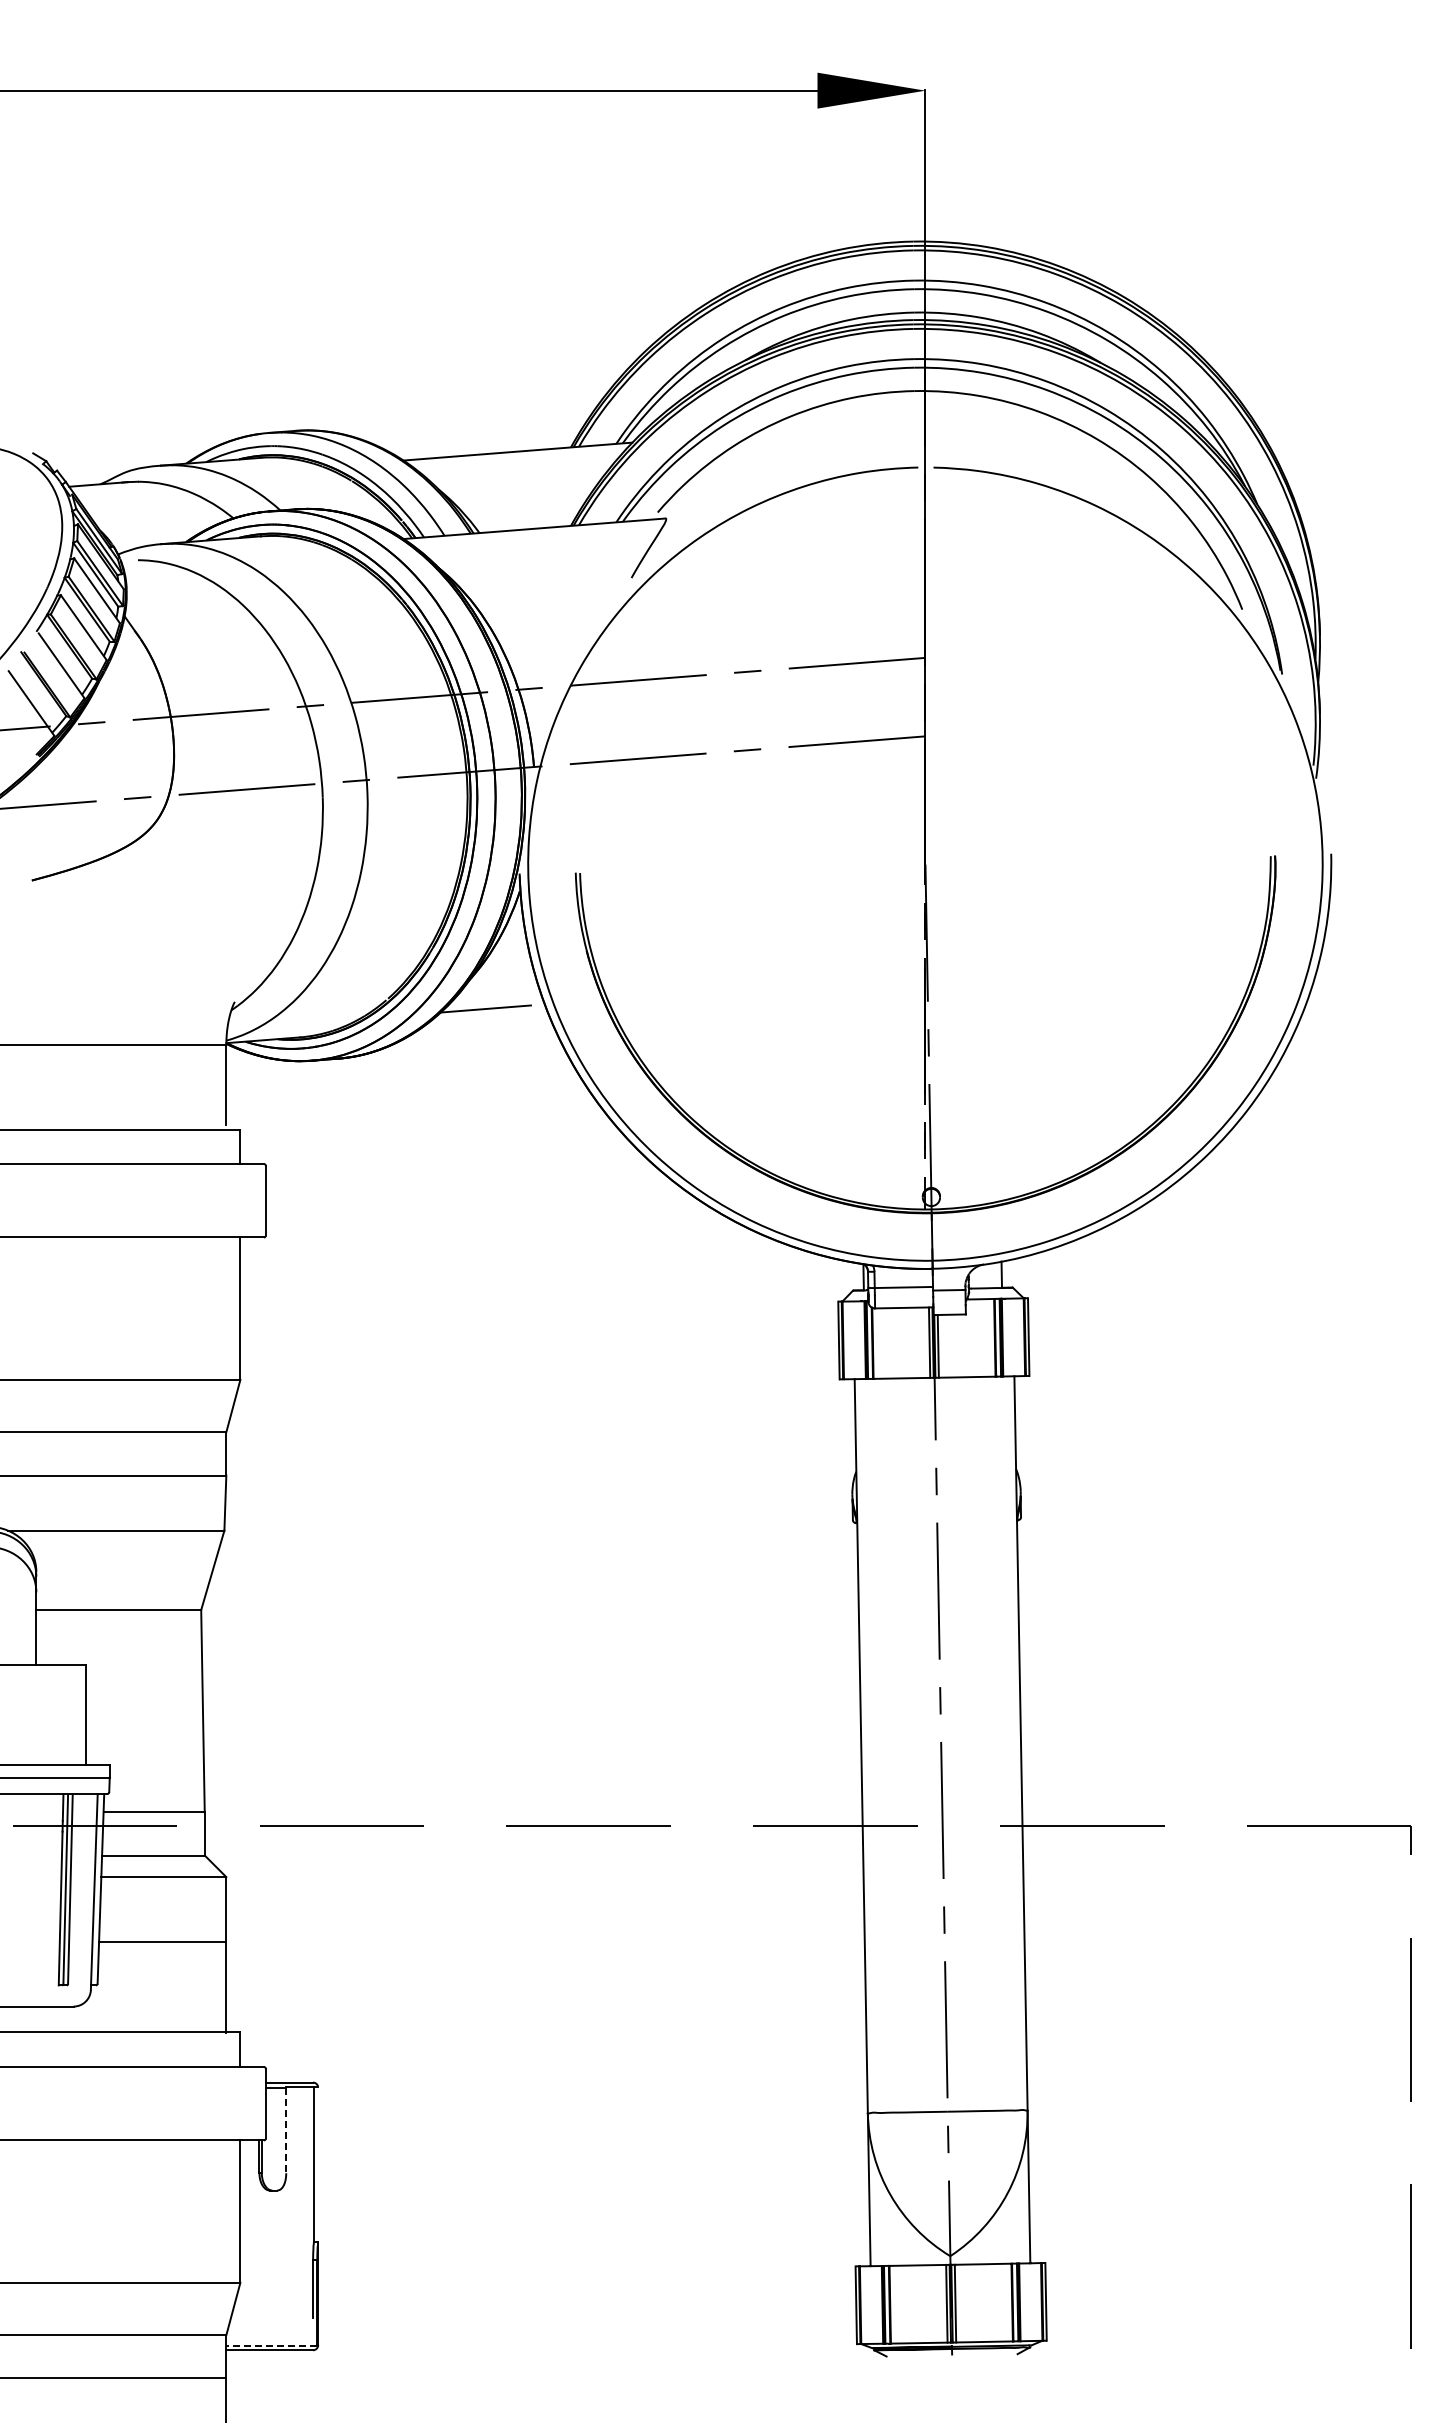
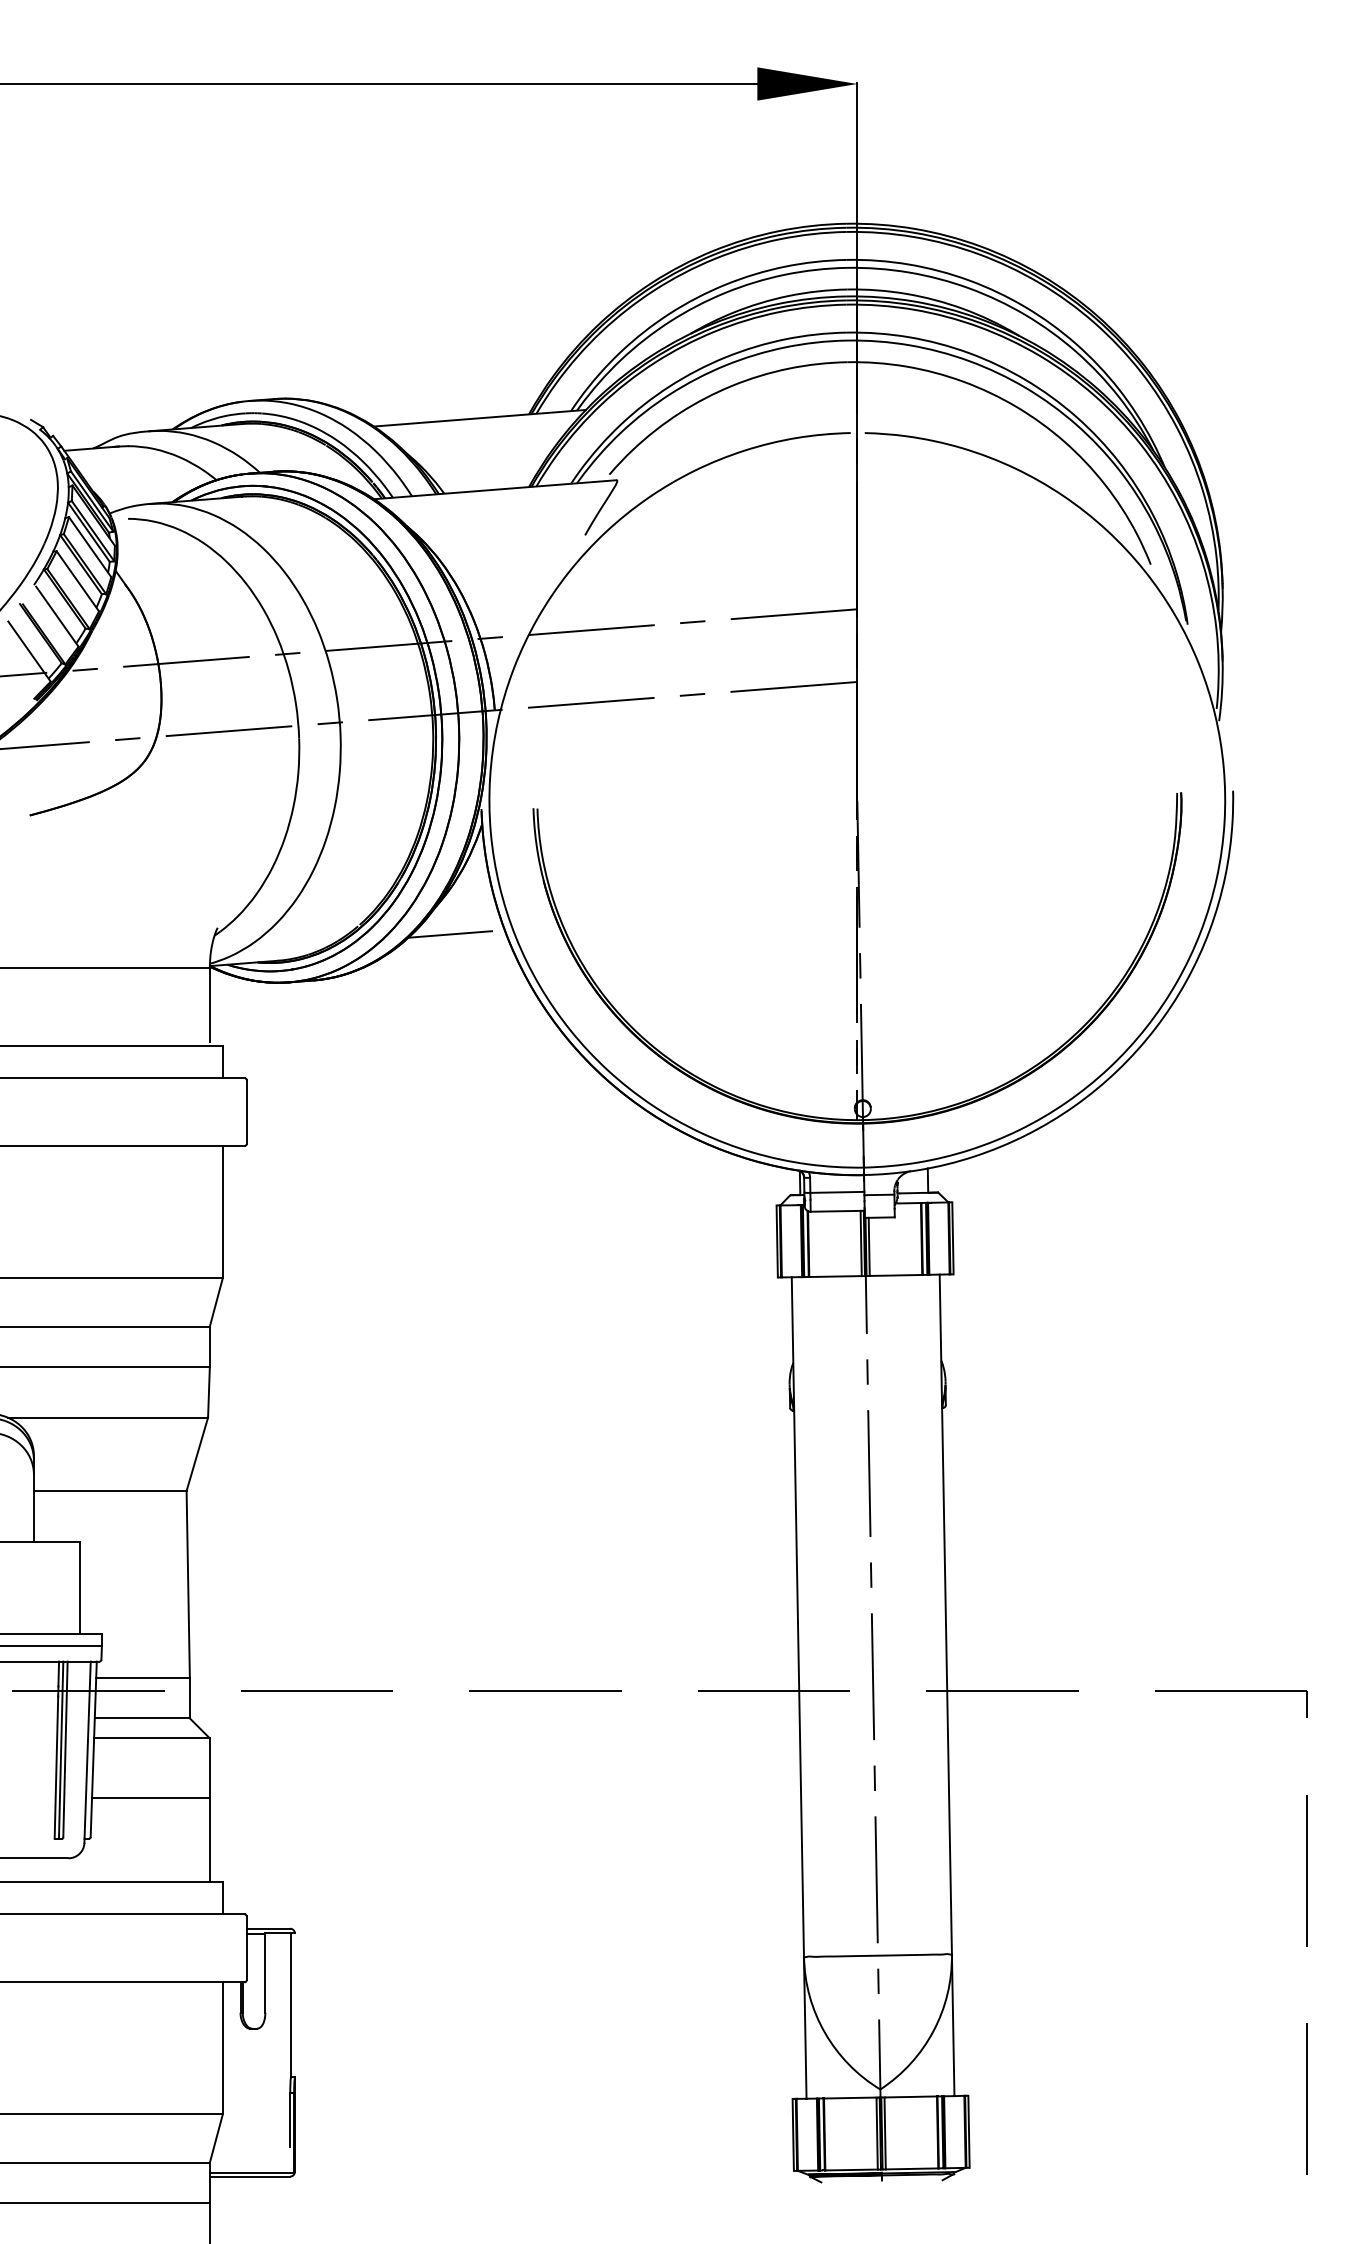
line: (286, 2130) -> (265, 1973), dashed -> solid
line: (271, 2345) -> (251, 2172), dashed -> solid

